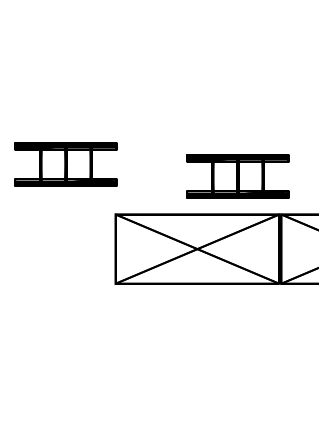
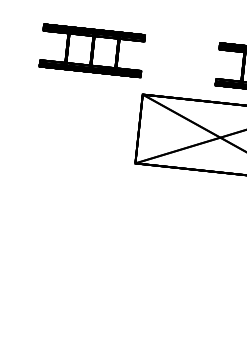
part: (65, 164) -> (91, 50), moved

